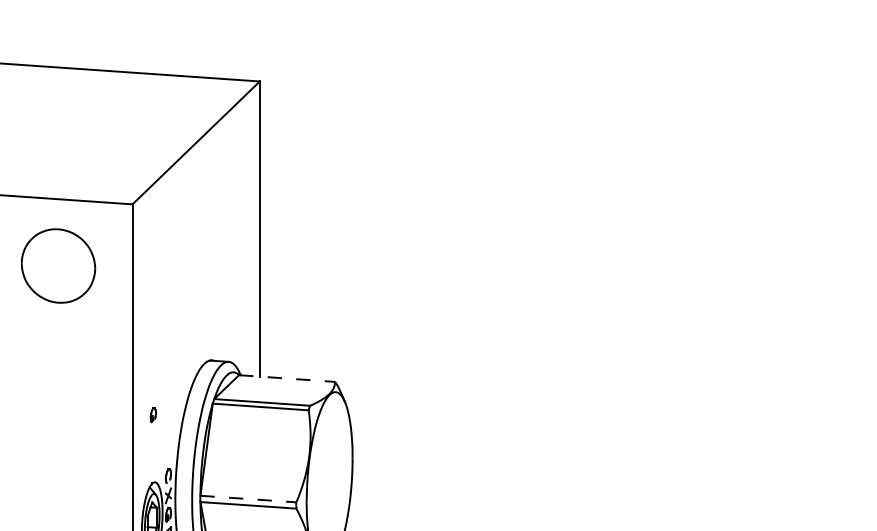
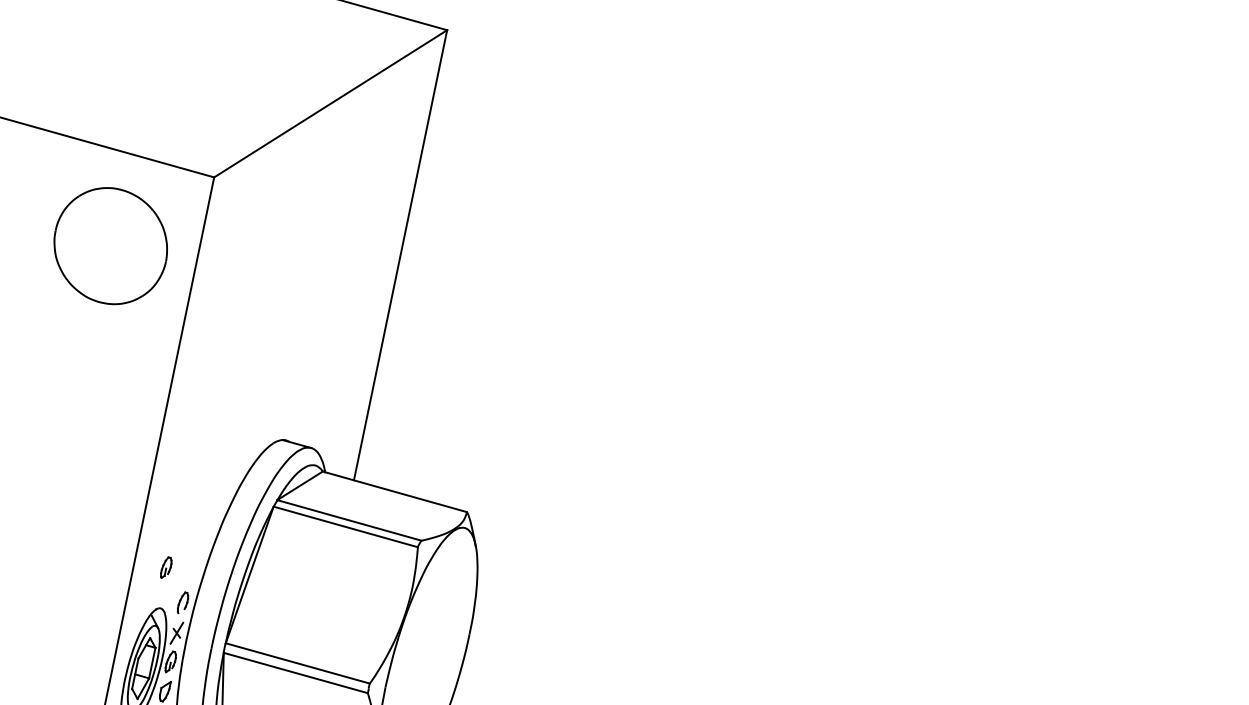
part: (58, 265) -> (111, 245), moved
line: (287, 378) -> (395, 491), dashed -> solid
part: (152, 415) -> (165, 568), moved
line: (248, 499) -> (297, 664), dashed -> solid

